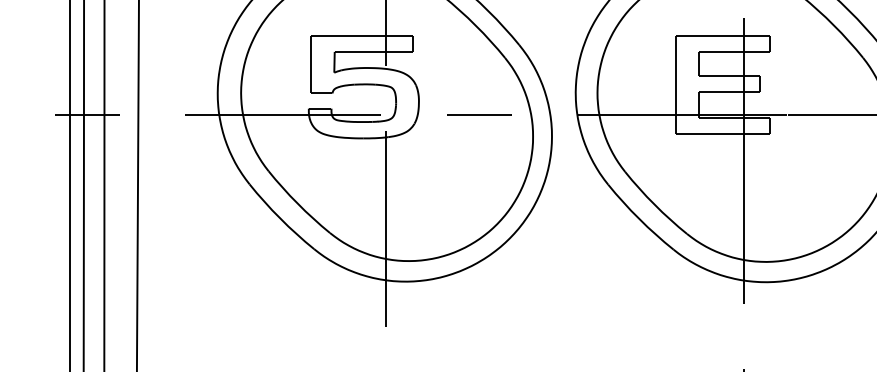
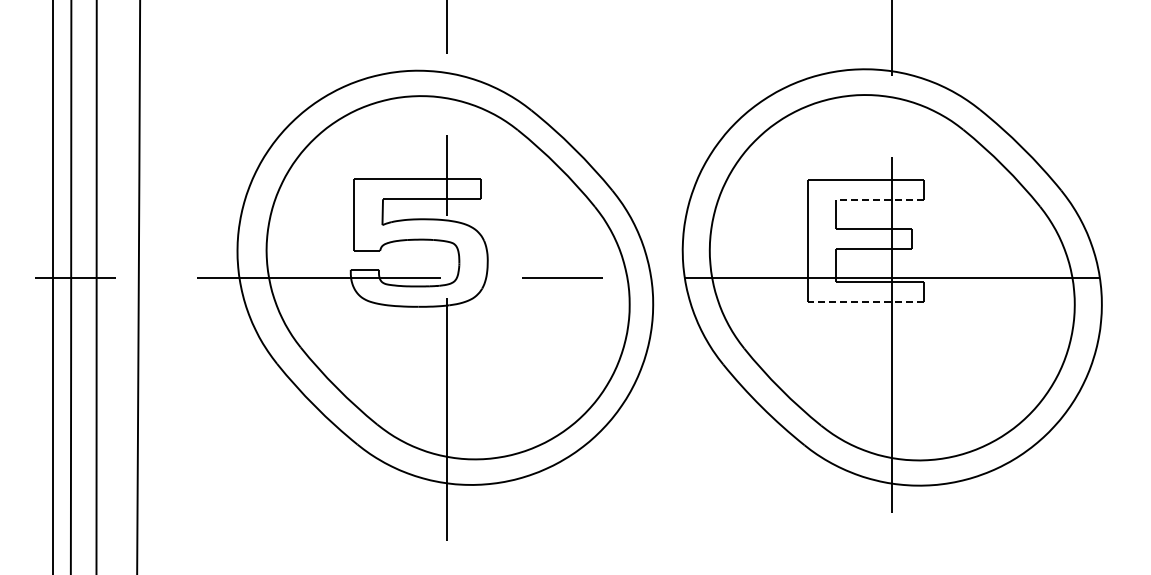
line: (733, 52) -> (879, 199), solid -> dashed
line: (722, 134) -> (865, 301), solid -> dashed

